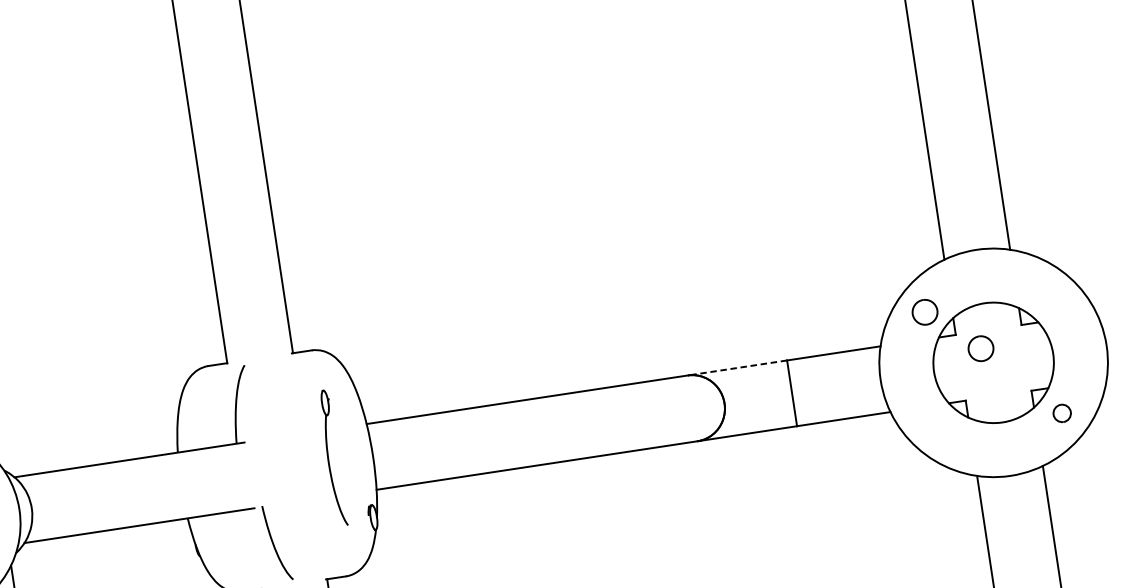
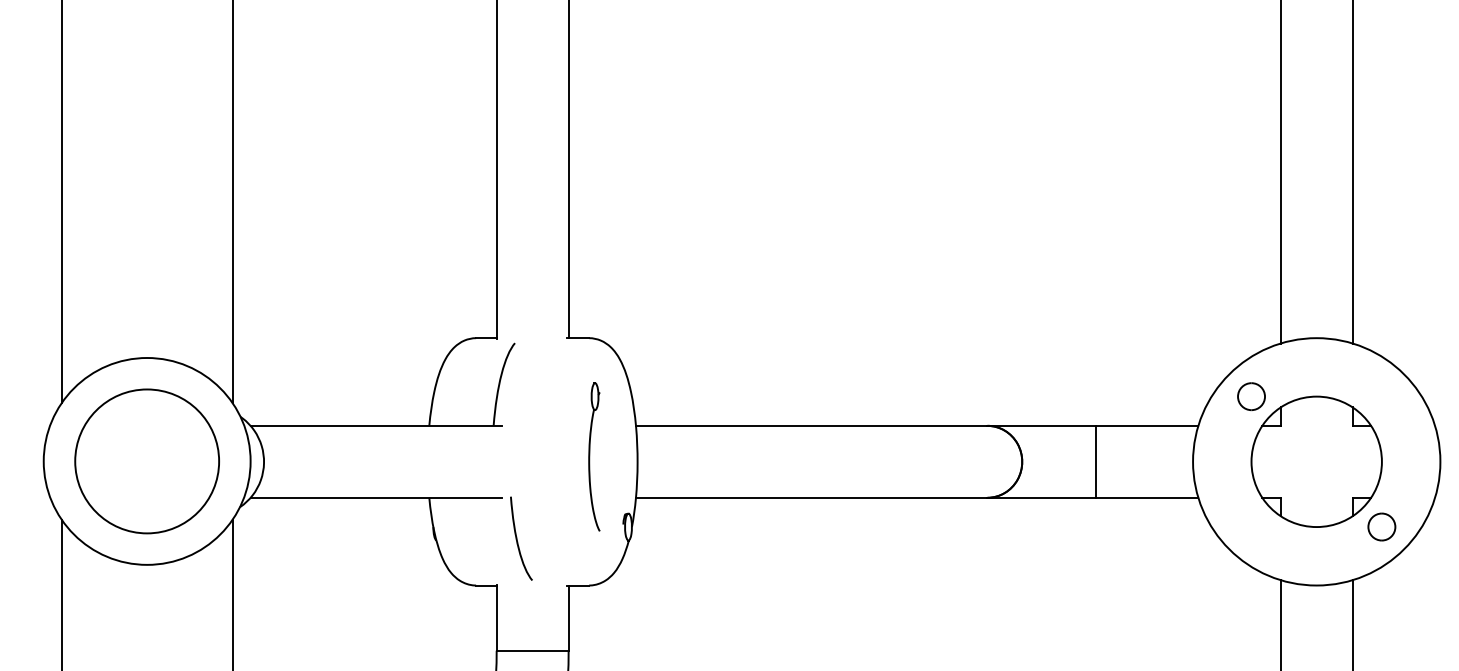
part: (980, 348) -> (1305, 444), removed
line: (737, 367) -> (1041, 425), dashed -> solid
part: (1061, 412) -> (1381, 526), size x1.43

